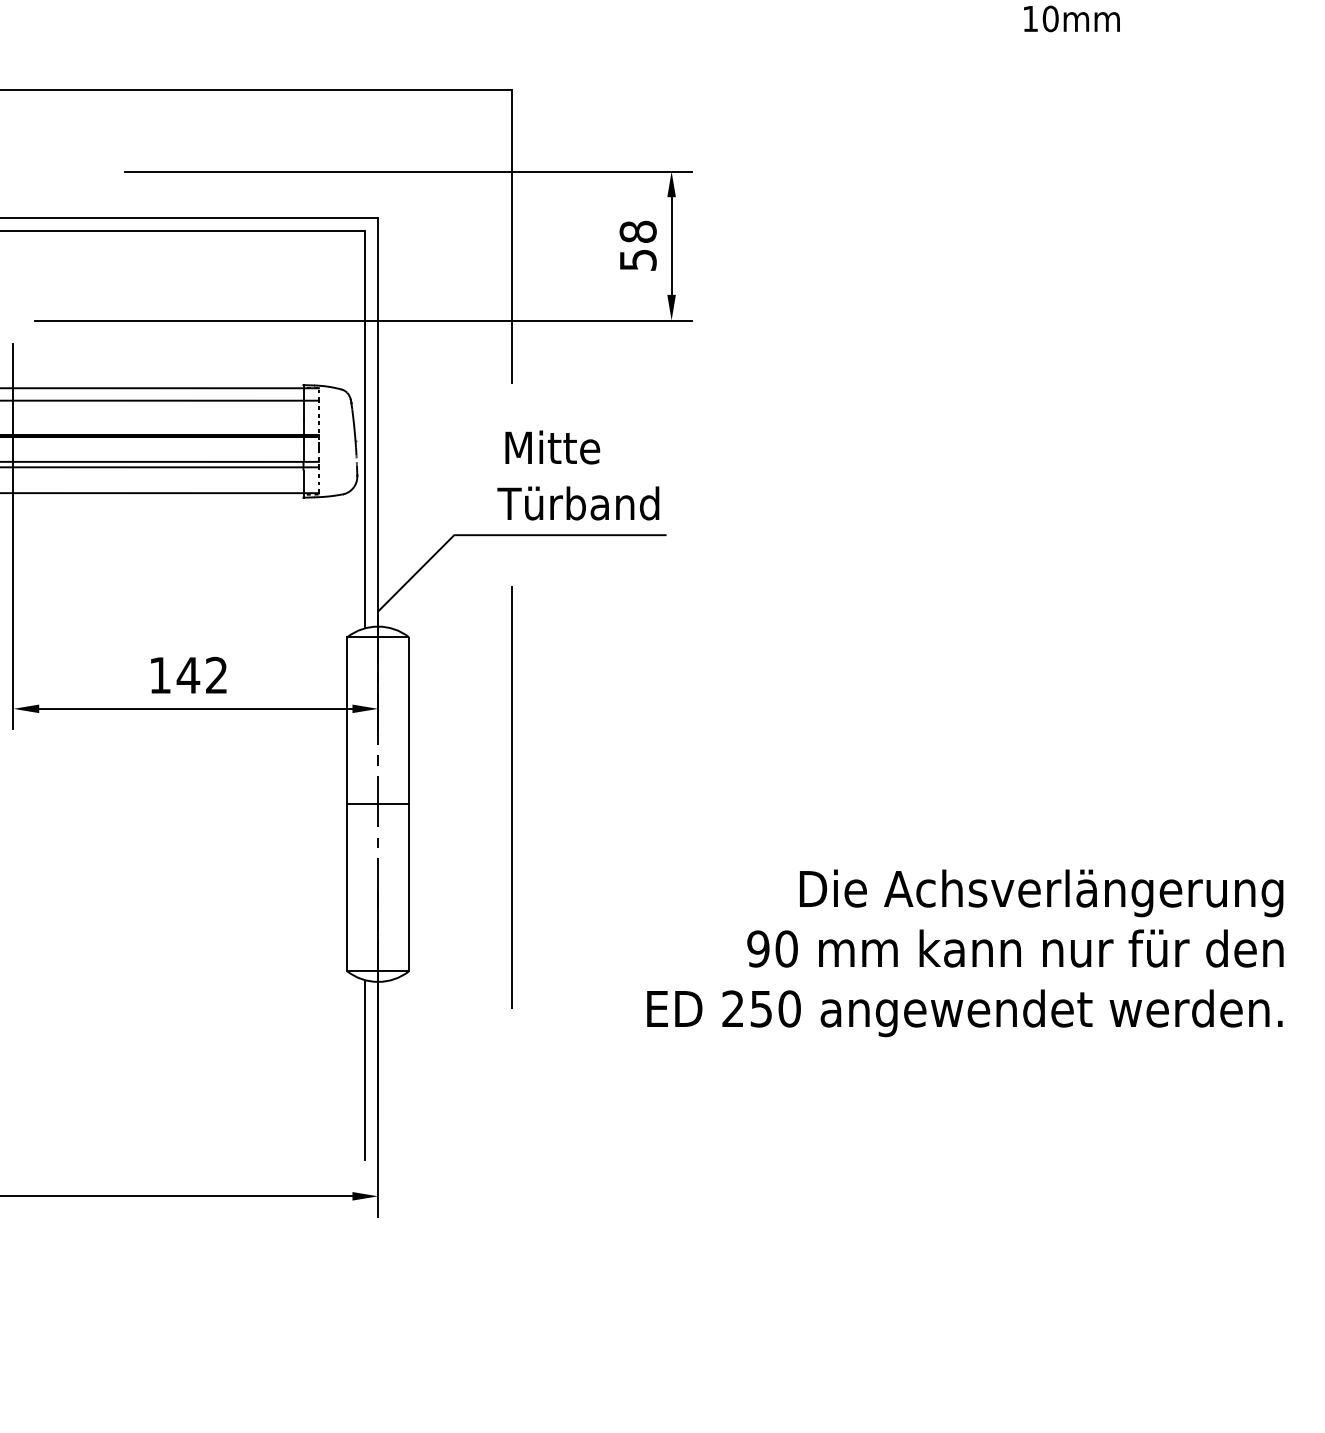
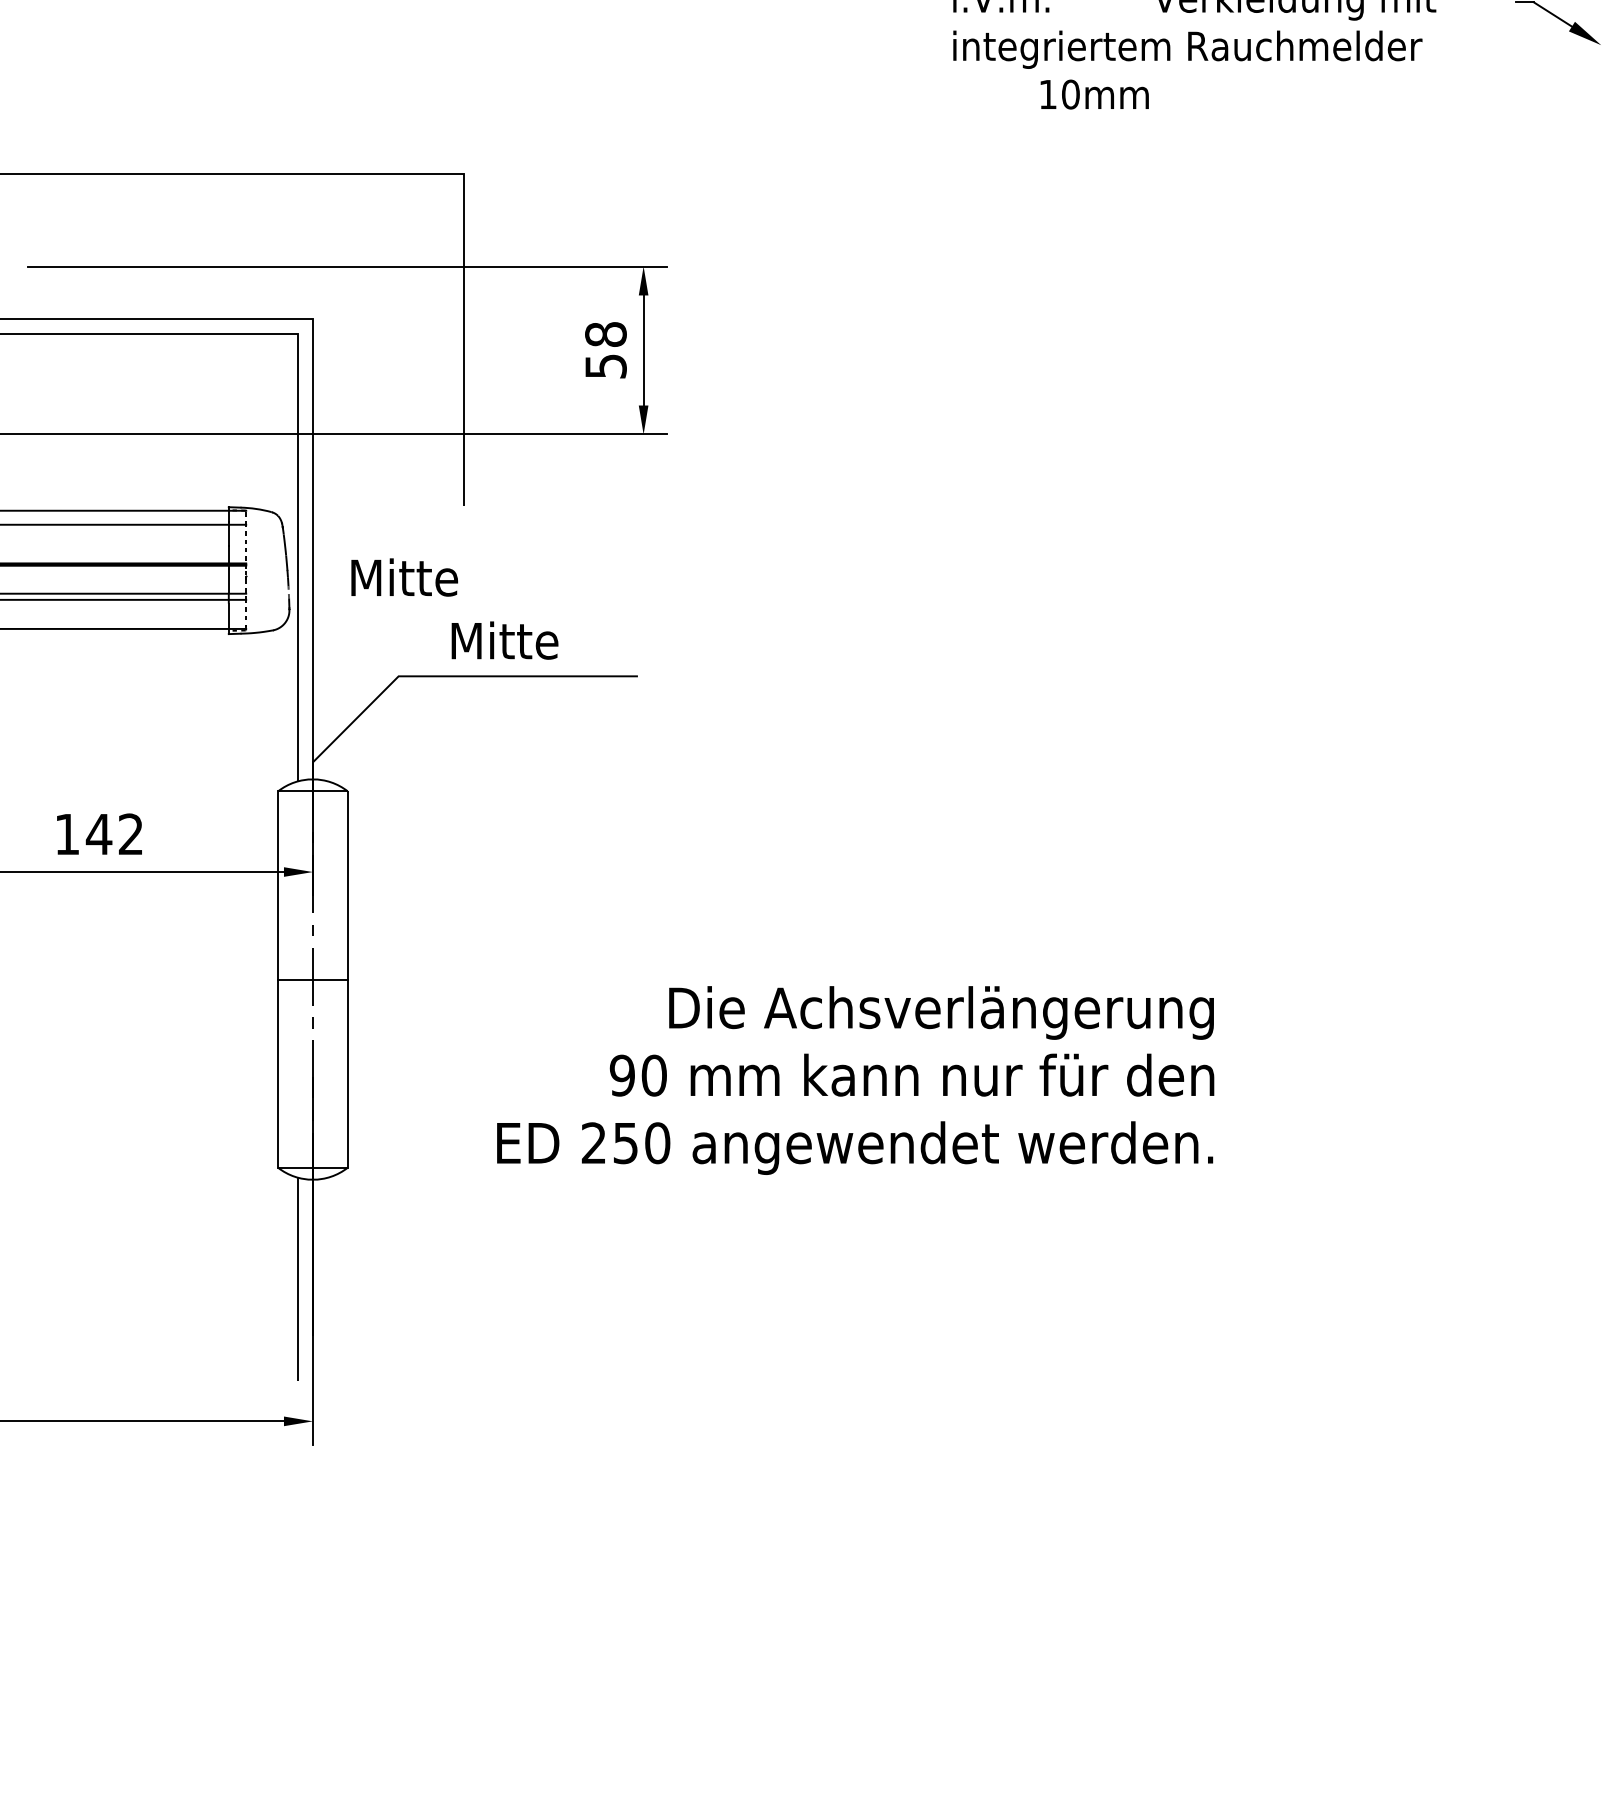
text: (552, 447) -> (404, 577), moved
text: (578, 503) -> (538, 640), Türband -> Mitte
line: (511, 797) -> (463, 971), removed
text: (965, 953) -> (855, 1080), moved

